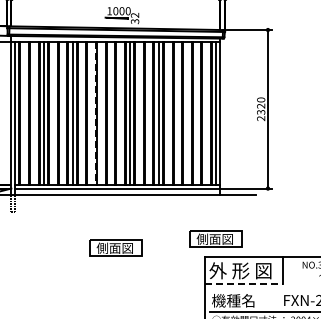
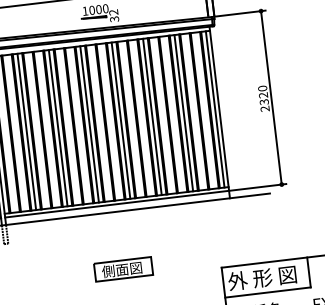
line: (101, 113) -> (89, 124), added
line: (187, 113) -> (183, 112), added
line: (95, 114) -> (83, 126), dashed -> solid
part: (215, 238) -> (230, 246), removed
line: (244, 284) -> (268, 292), dashed -> solid

